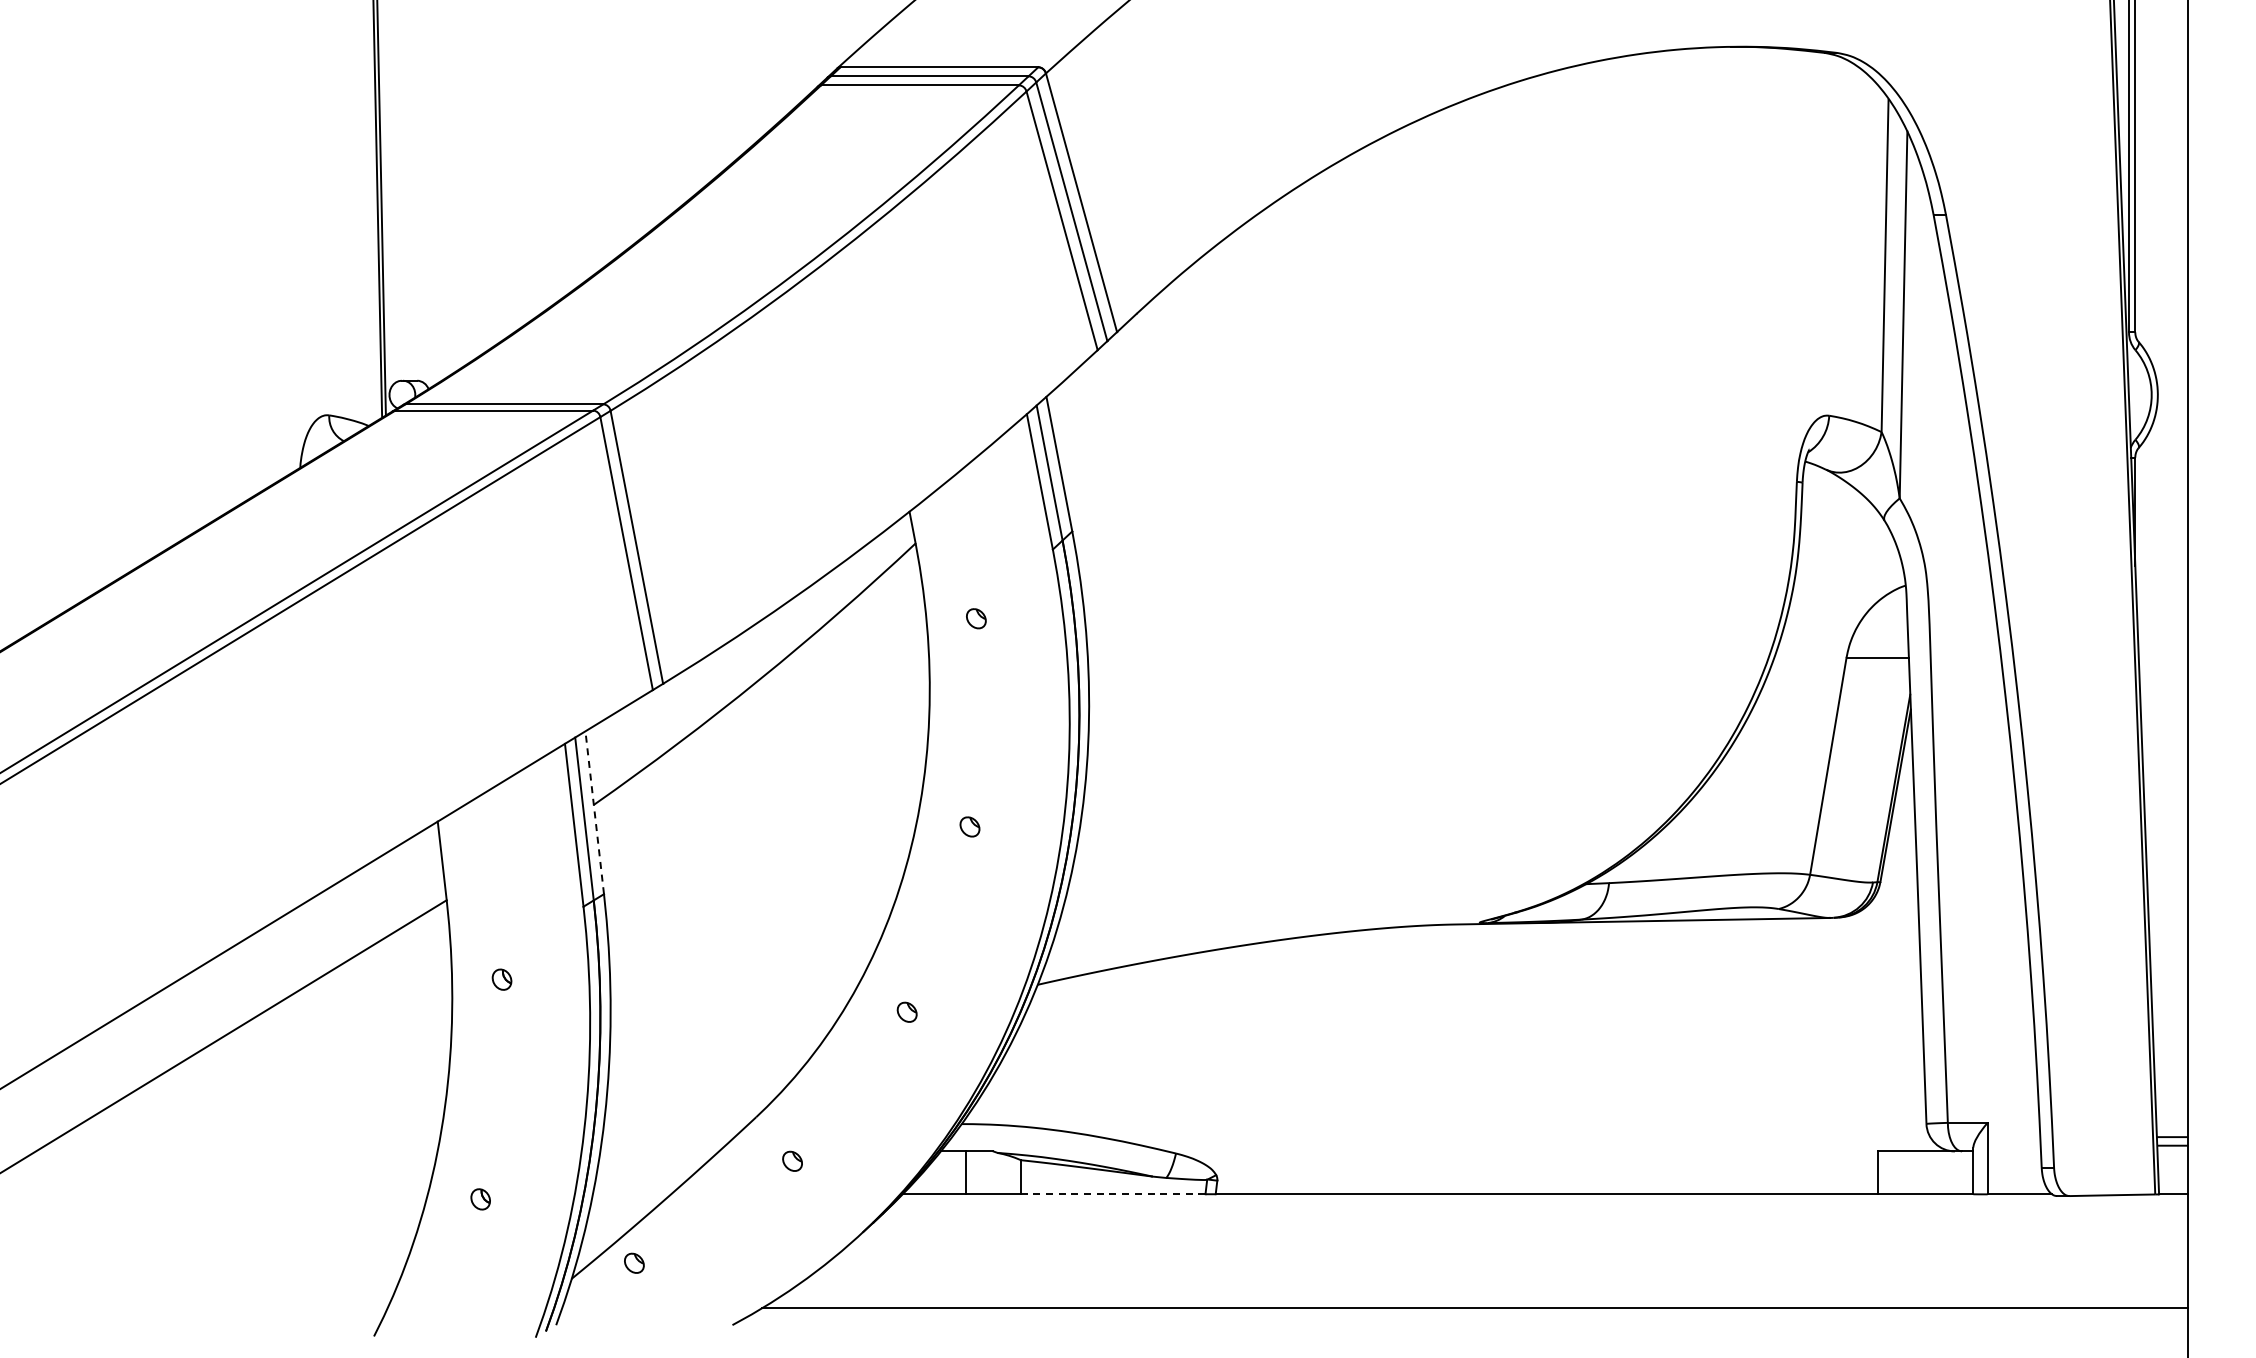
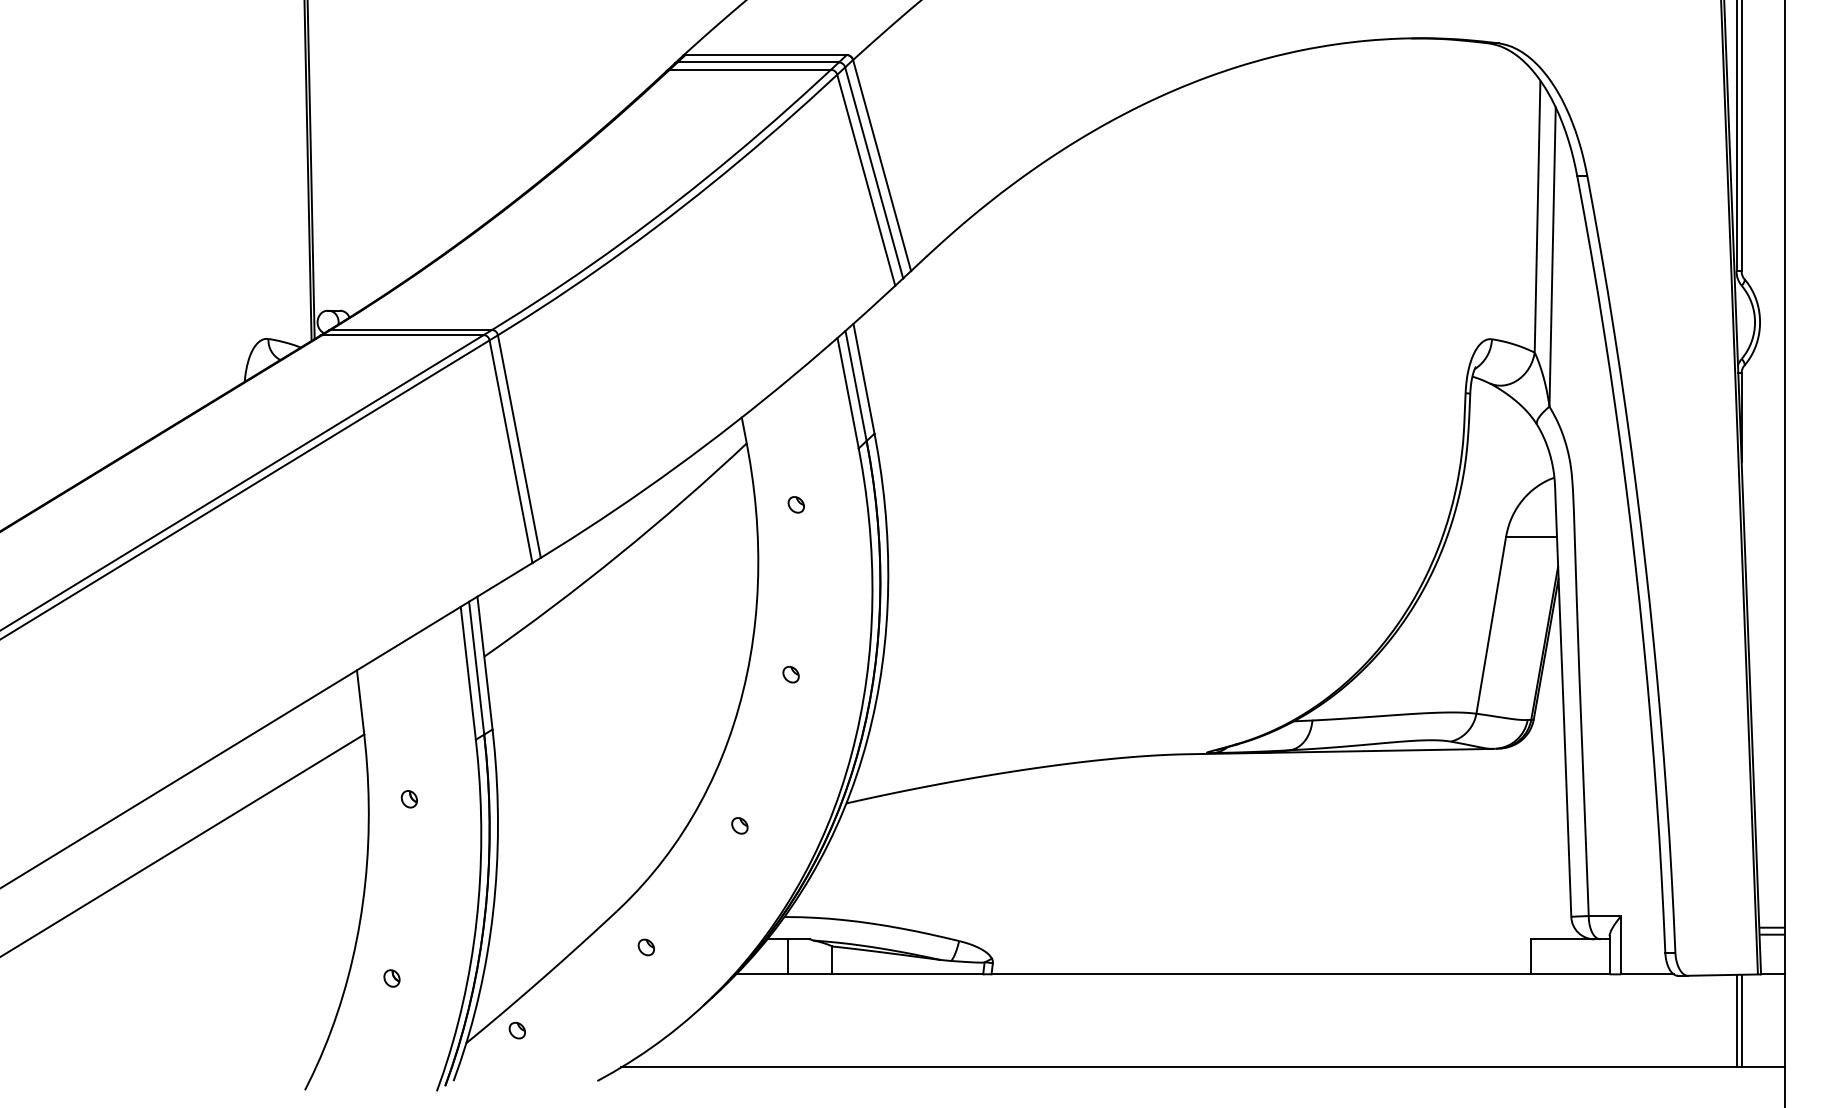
line: (594, 812) -> (484, 662), dashed -> solid
line: (1113, 1194) -> (908, 974), dashed -> solid
line: (2129, 1251) -> (1736, 1020), added
line: (2135, 1251) -> (1741, 1020), added

